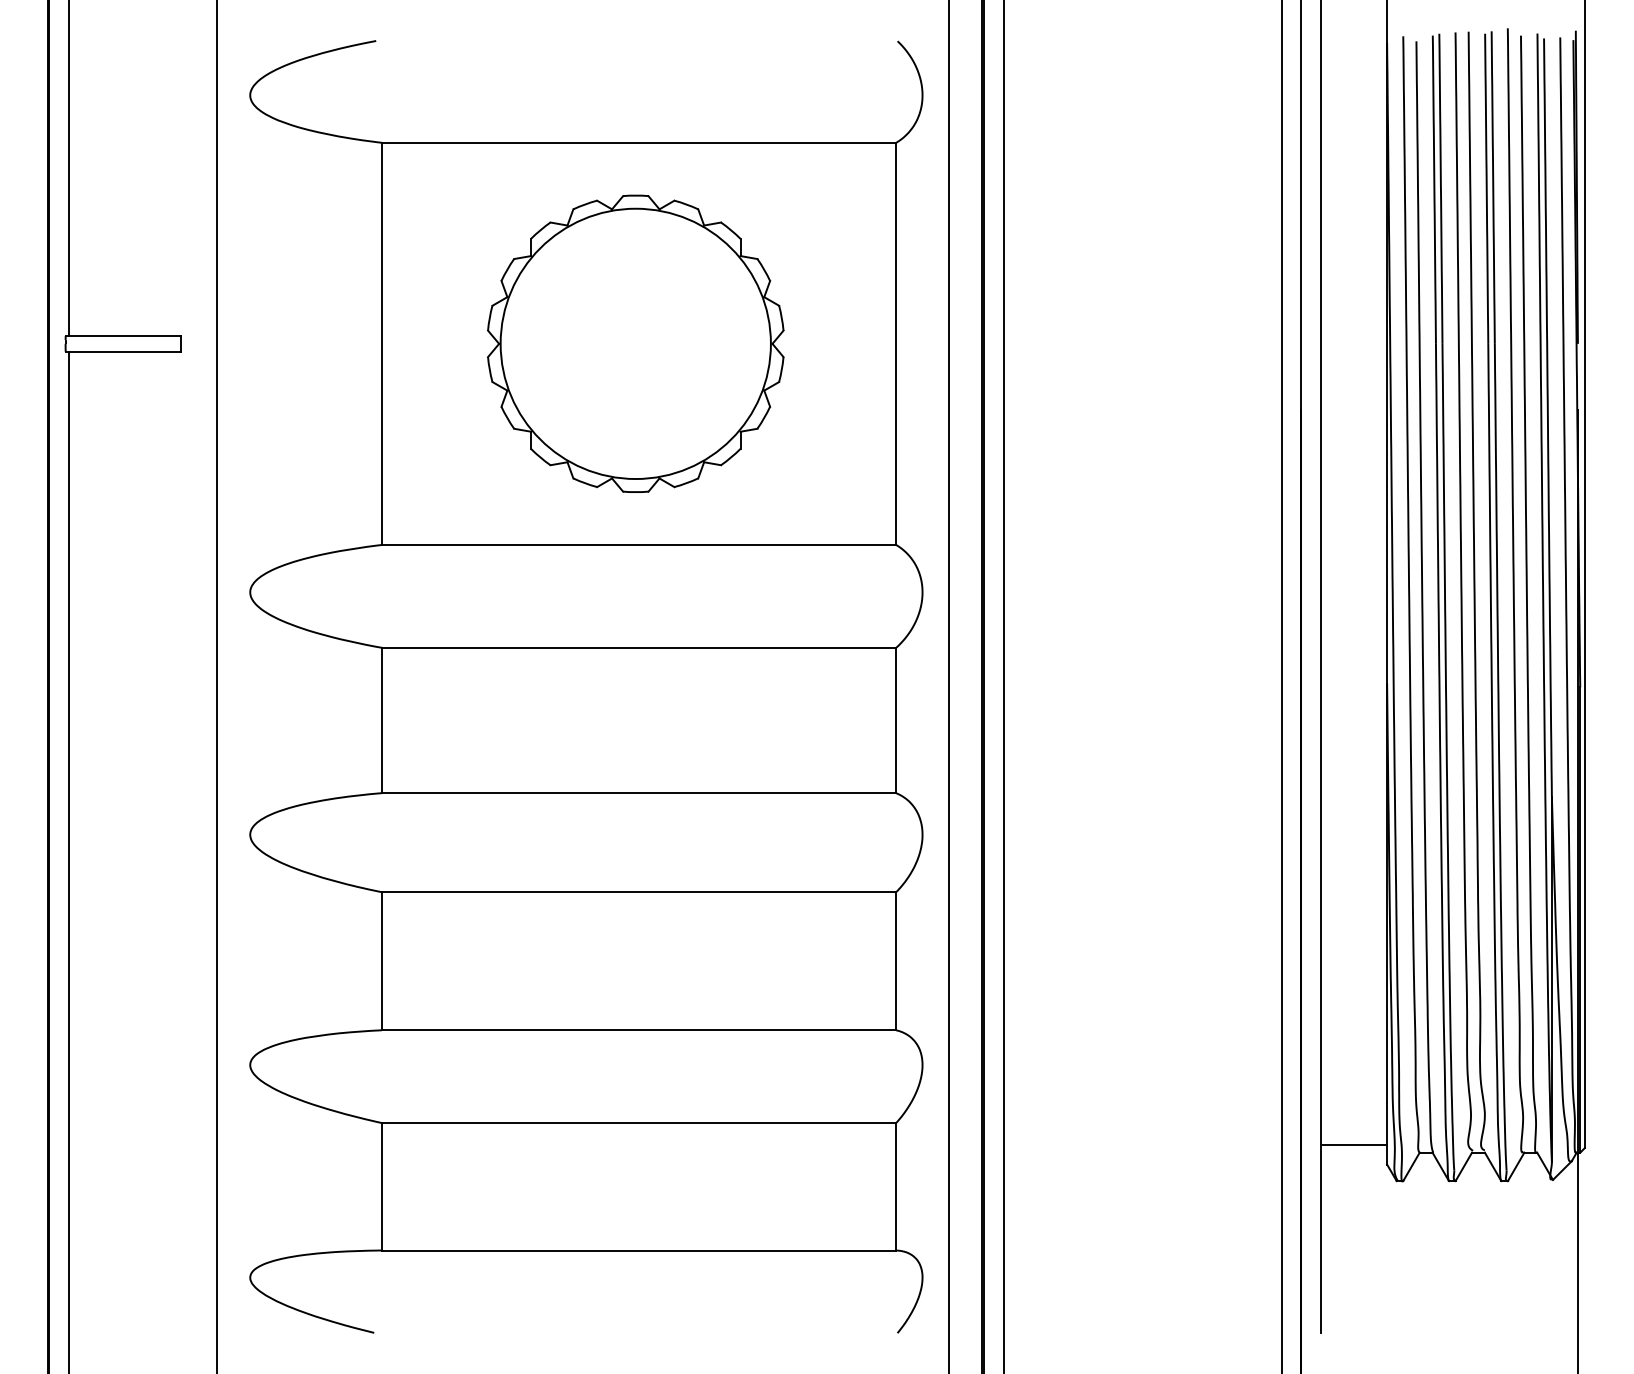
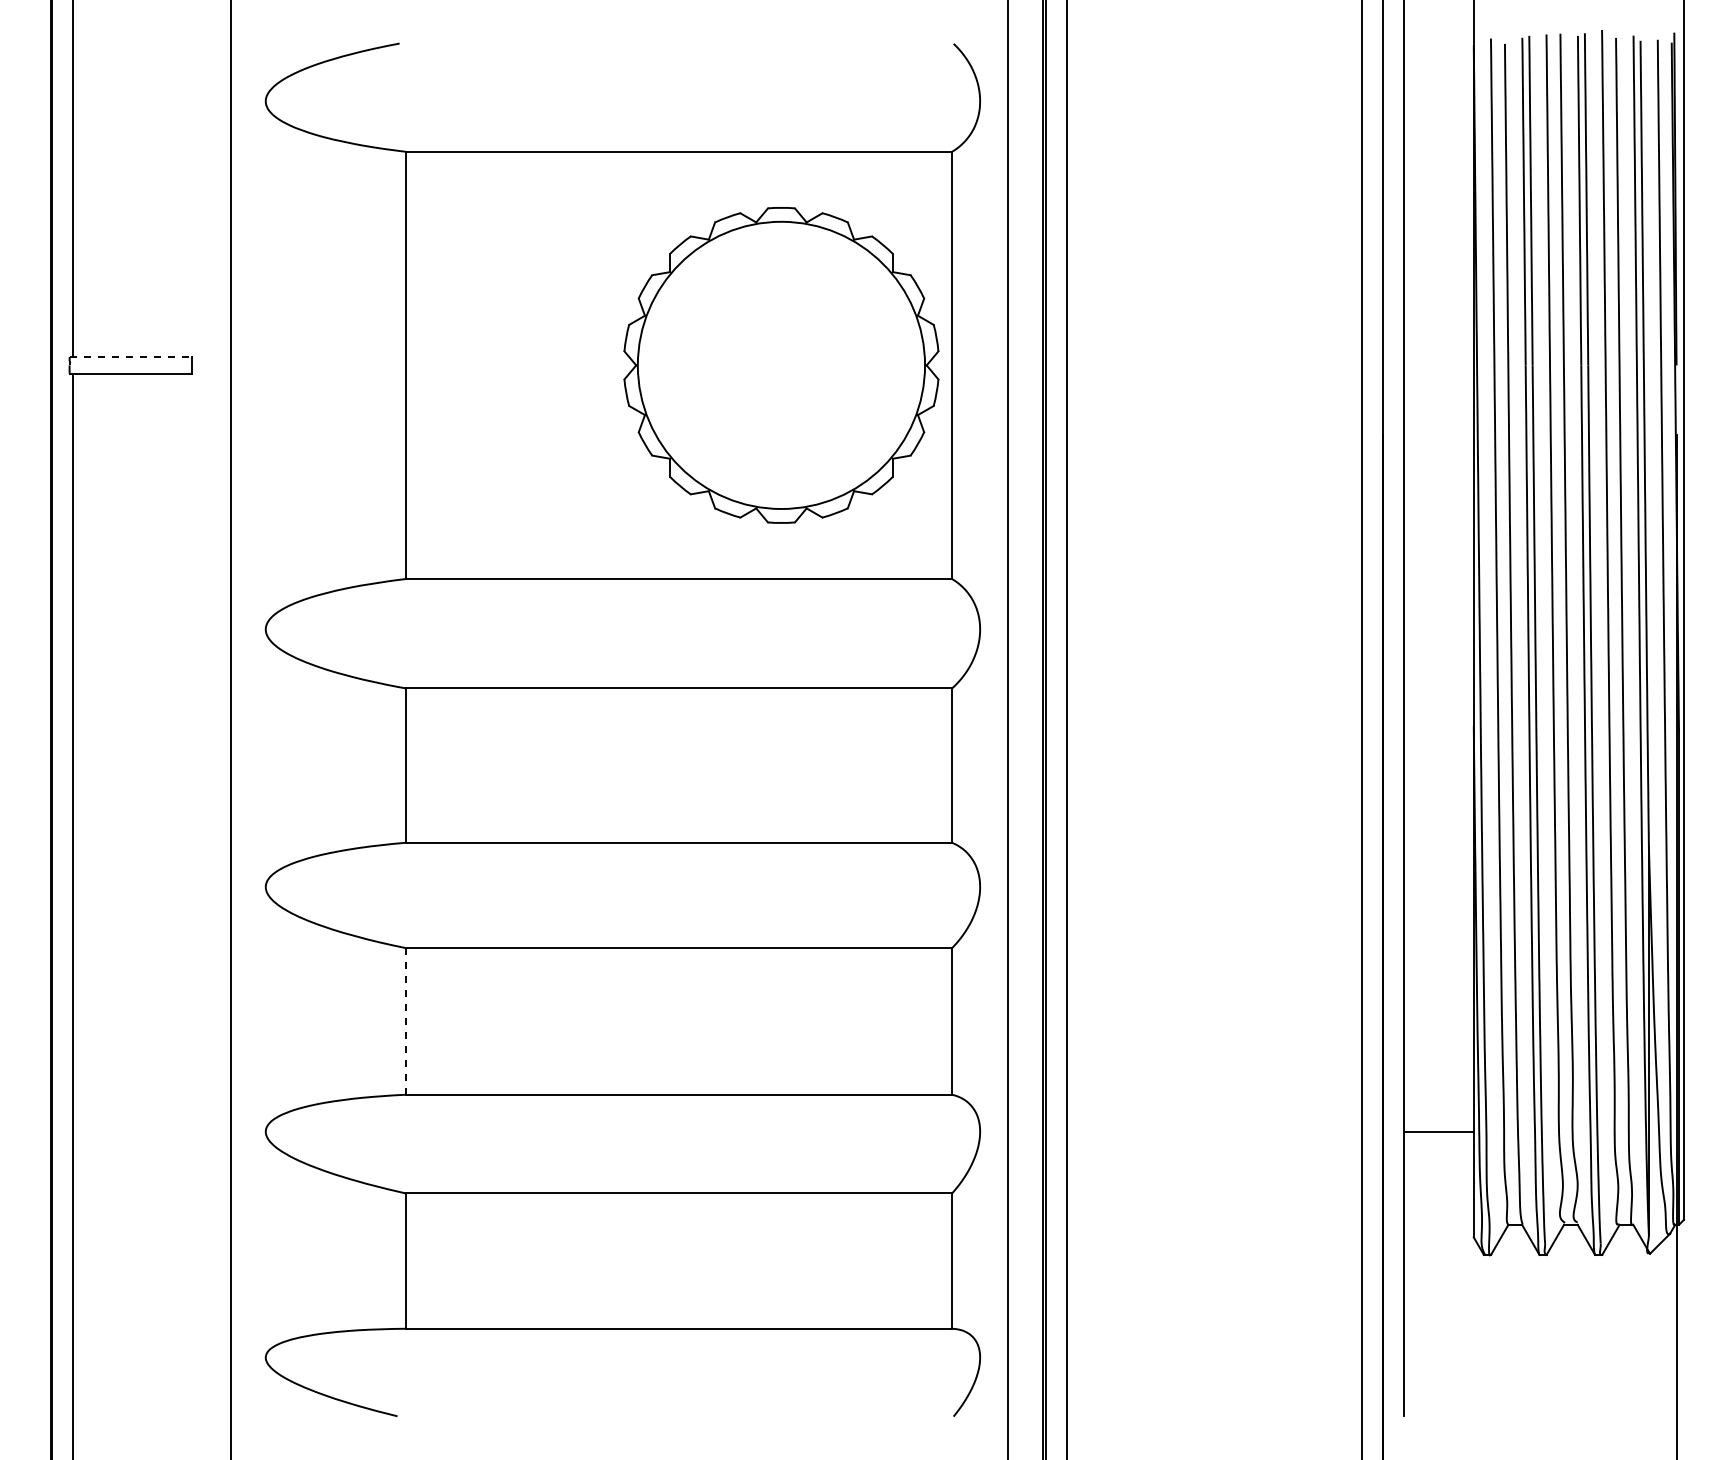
line: (123, 336) -> (131, 357), solid -> dashed
part: (635, 343) -> (781, 365), moved
line: (381, 961) -> (405, 1021), solid -> dashed
line: (1353, 1144) -> (1438, 1132), moved

